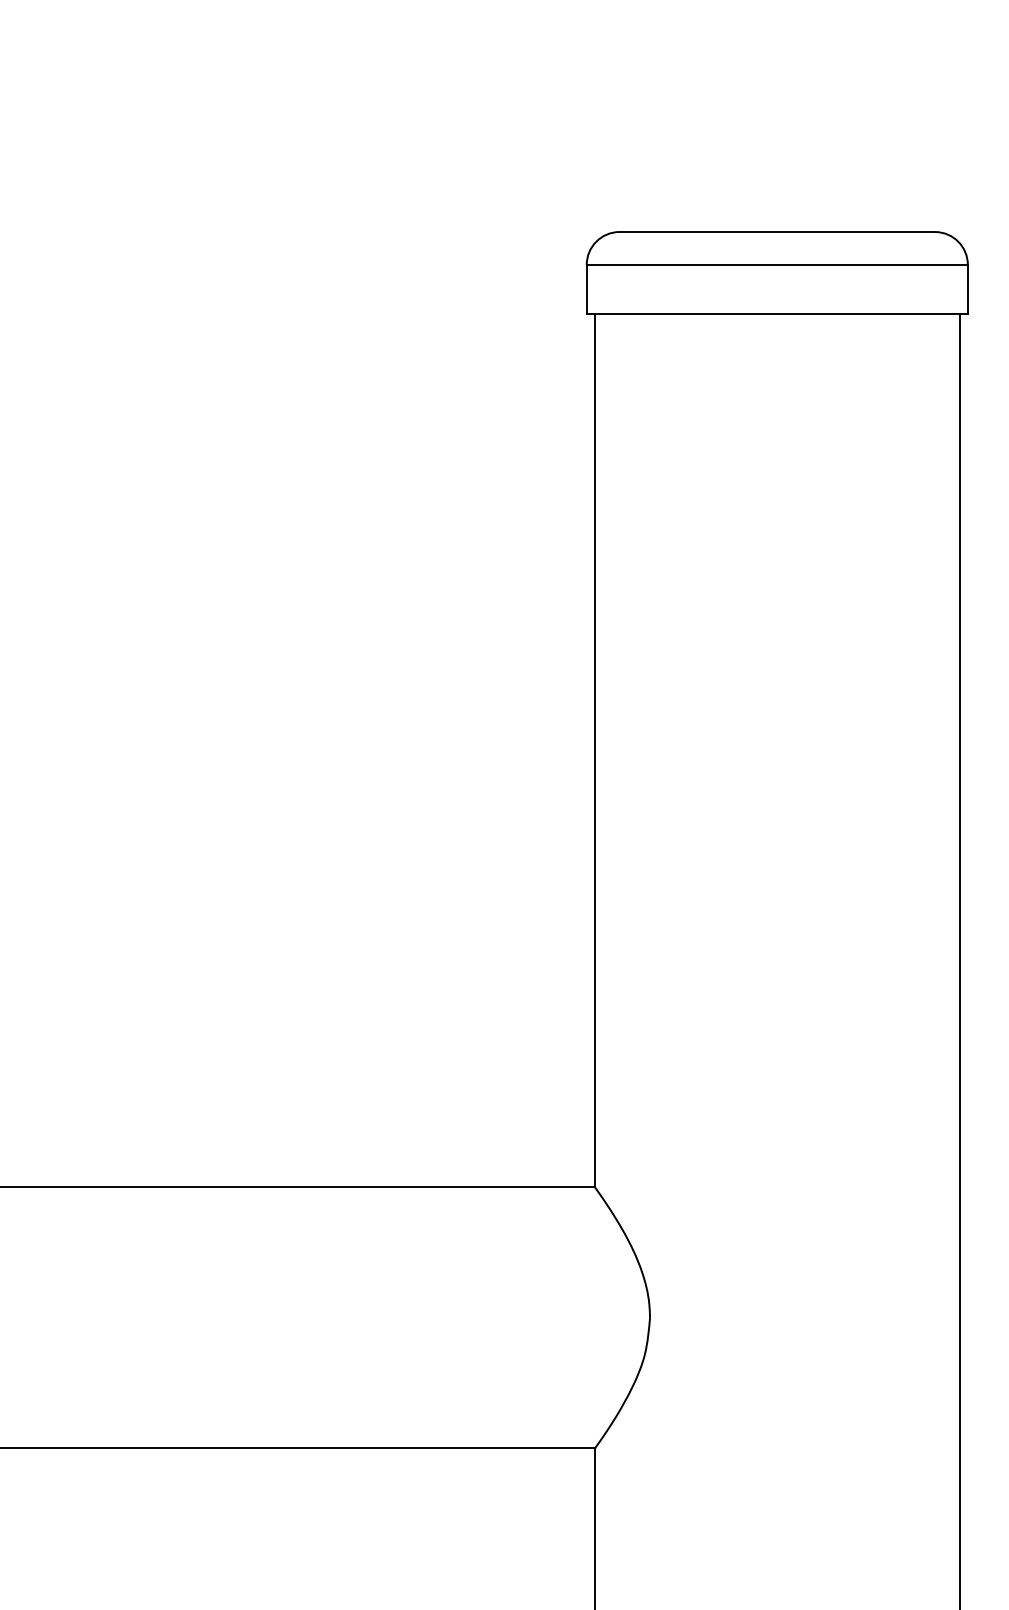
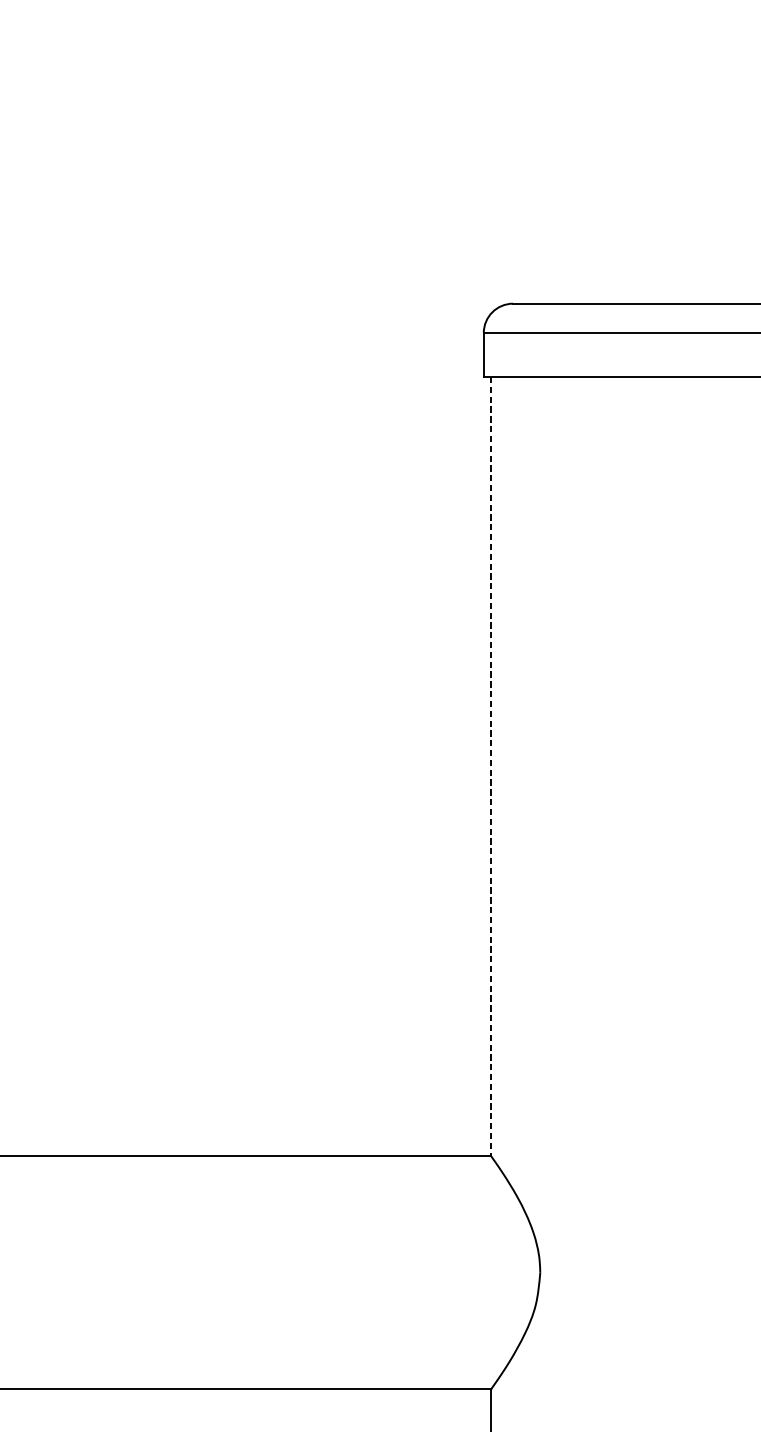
line: (594, 750) -> (490, 766), solid -> dashed

